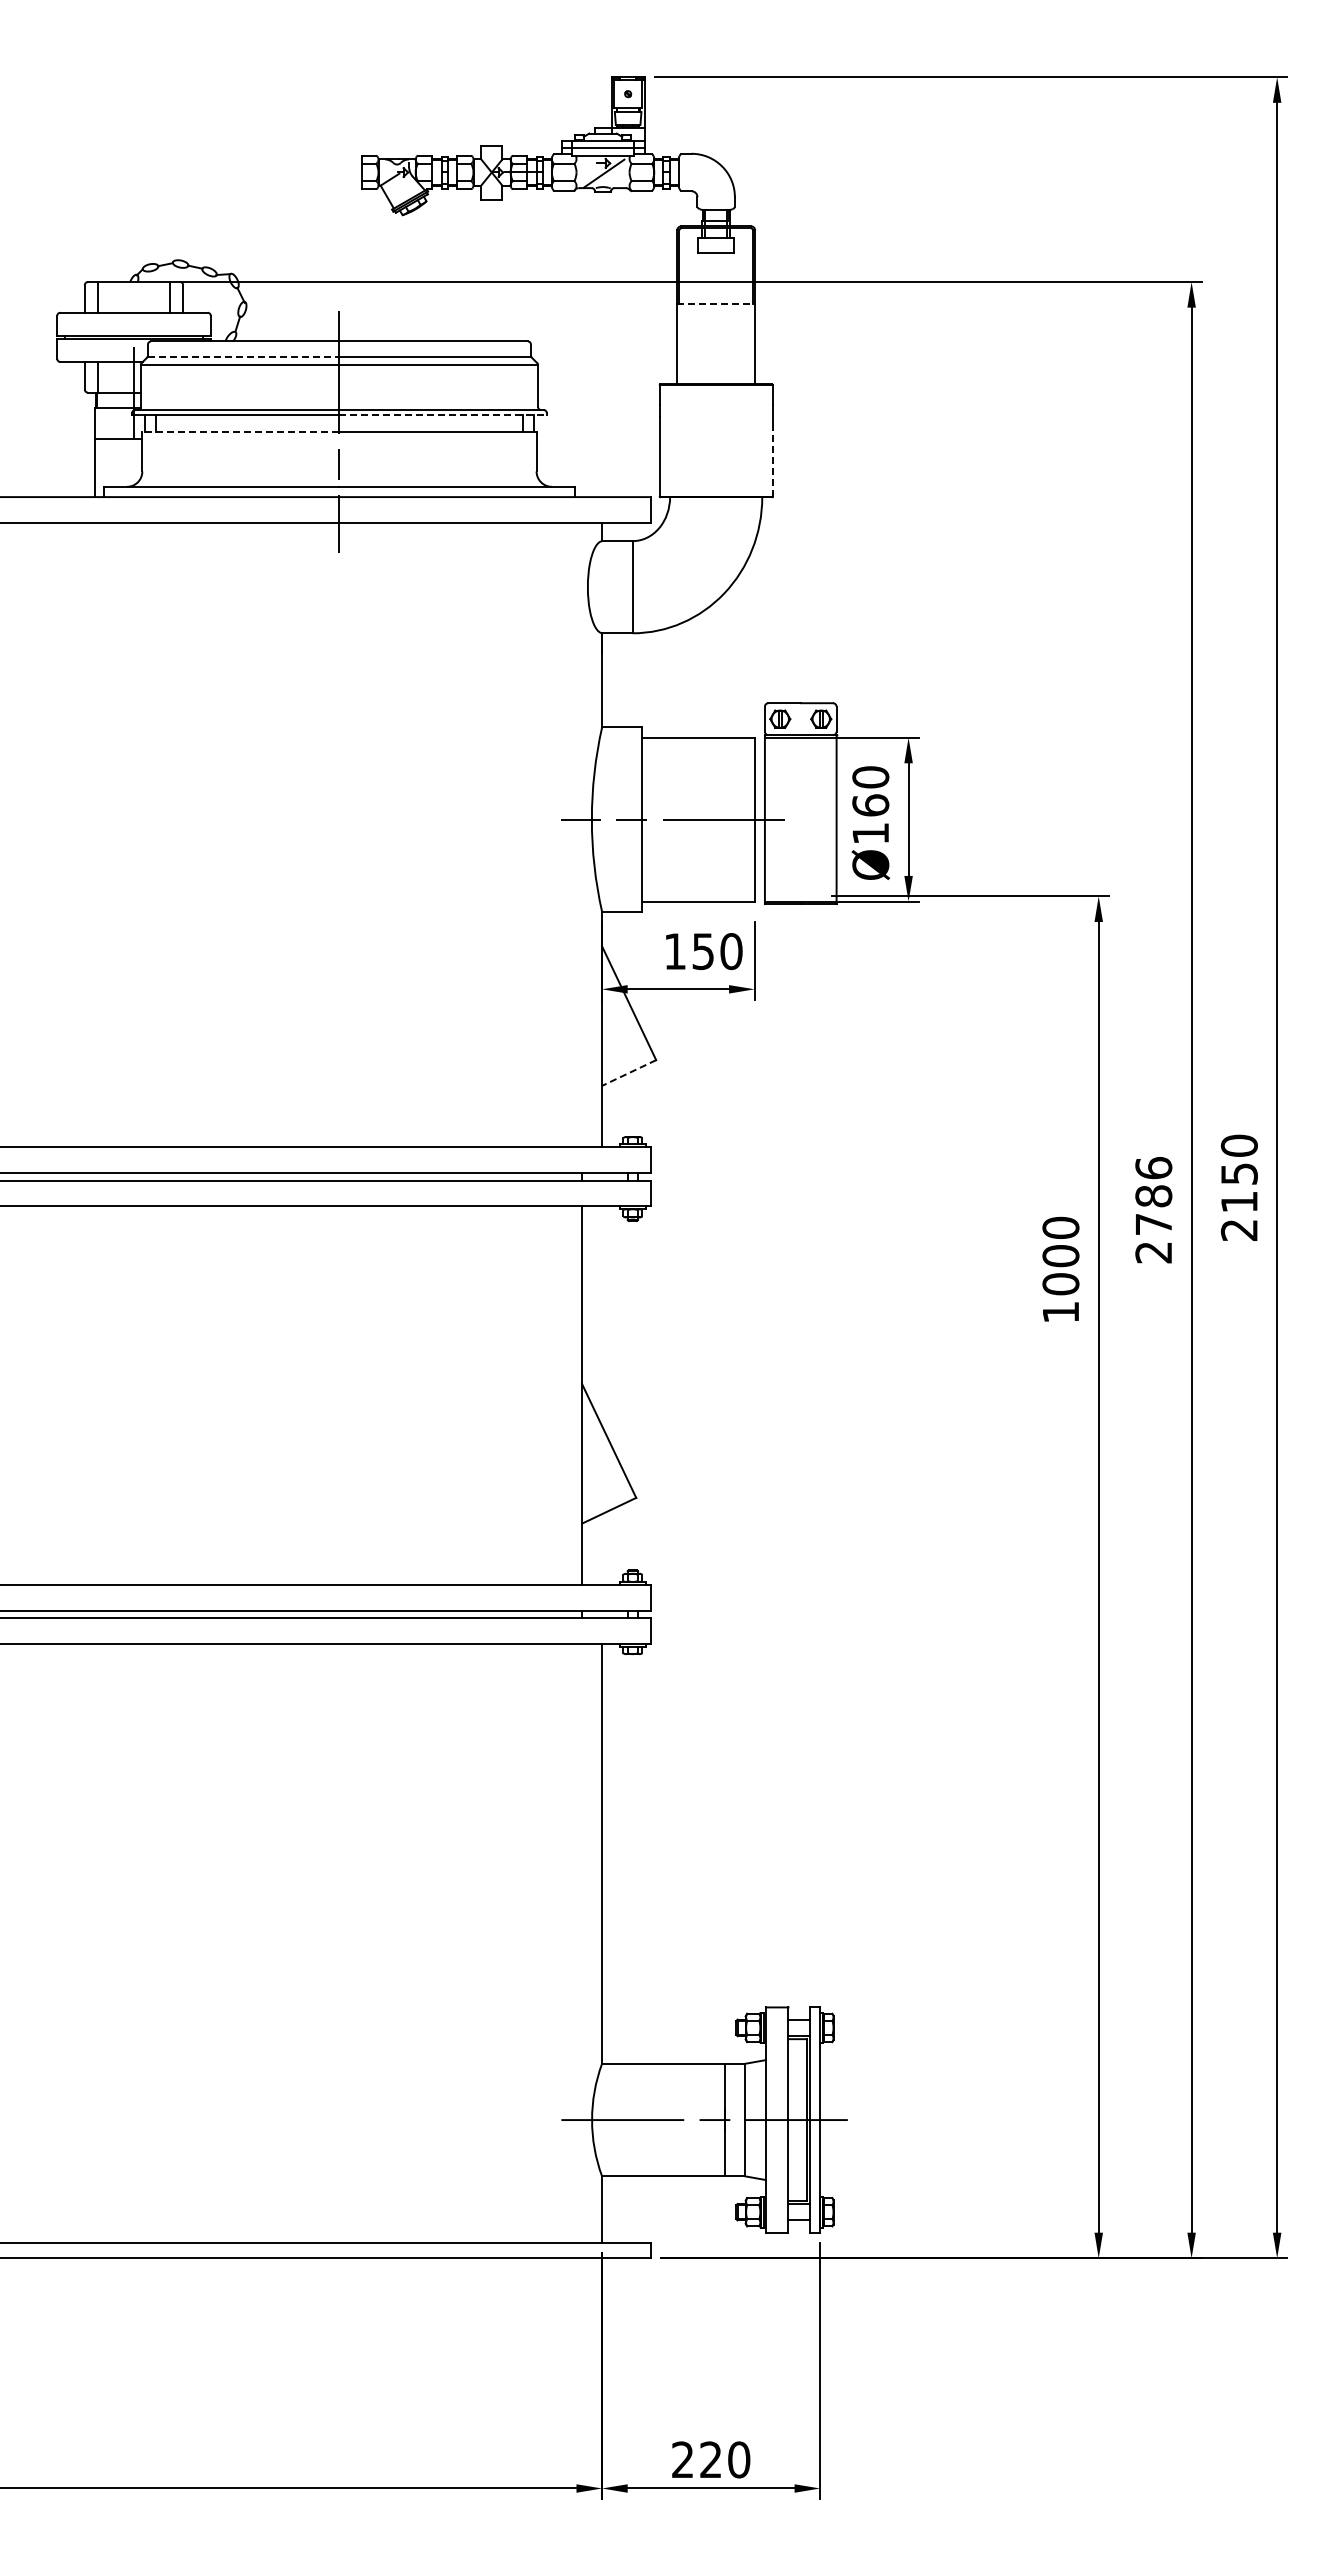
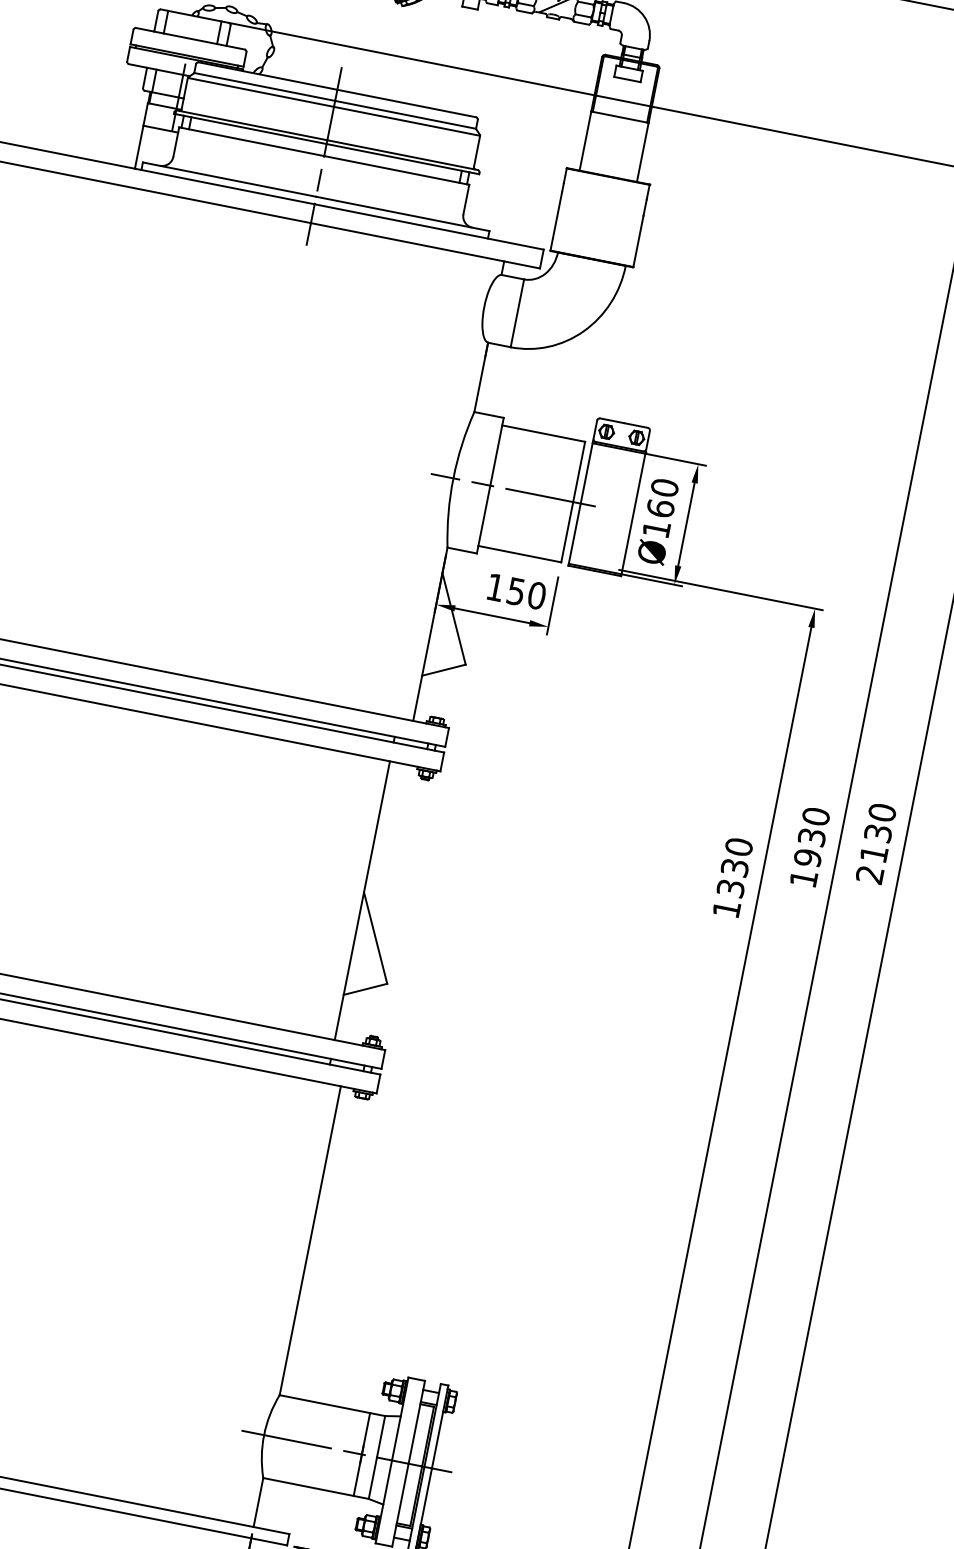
line: (716, 304) -> (620, 117), dashed -> solid
line: (243, 356) -> (264, 86), dashed -> solid
line: (443, 415) -> (403, 159), dashed -> solid
line: (240, 431) -> (251, 141), dashed -> solid
line: (772, 461) -> (638, 241), dashed -> solid
line: (629, 1073) -> (444, 670), dashed -> solid
text: (1238, 1173) -> (877, 832), 2150 -> 2130
text: (1153, 1209) -> (809, 847), 2786 -> 1930
text: (1060, 1270) -> (732, 878), 1000 -> 1330

